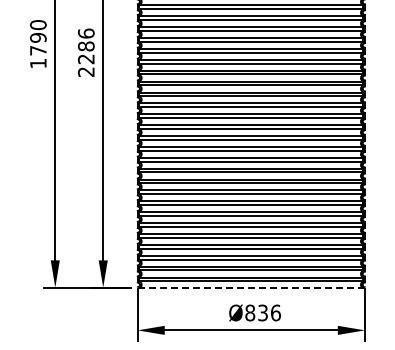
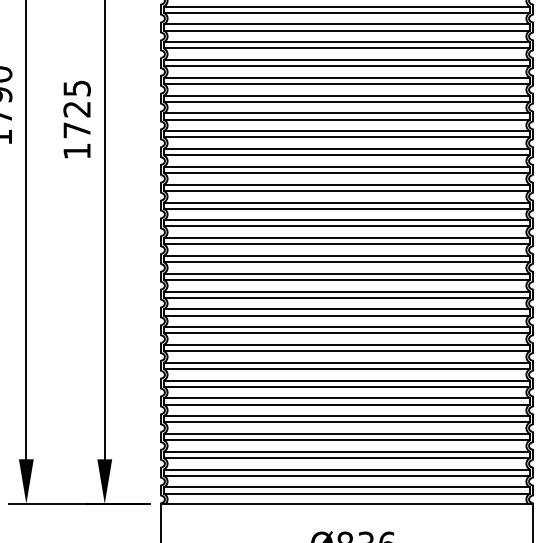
text: (85, 52) -> (75, 119), 2286 -> 1725
line: (251, 287) -> (347, 503), dashed -> solid

